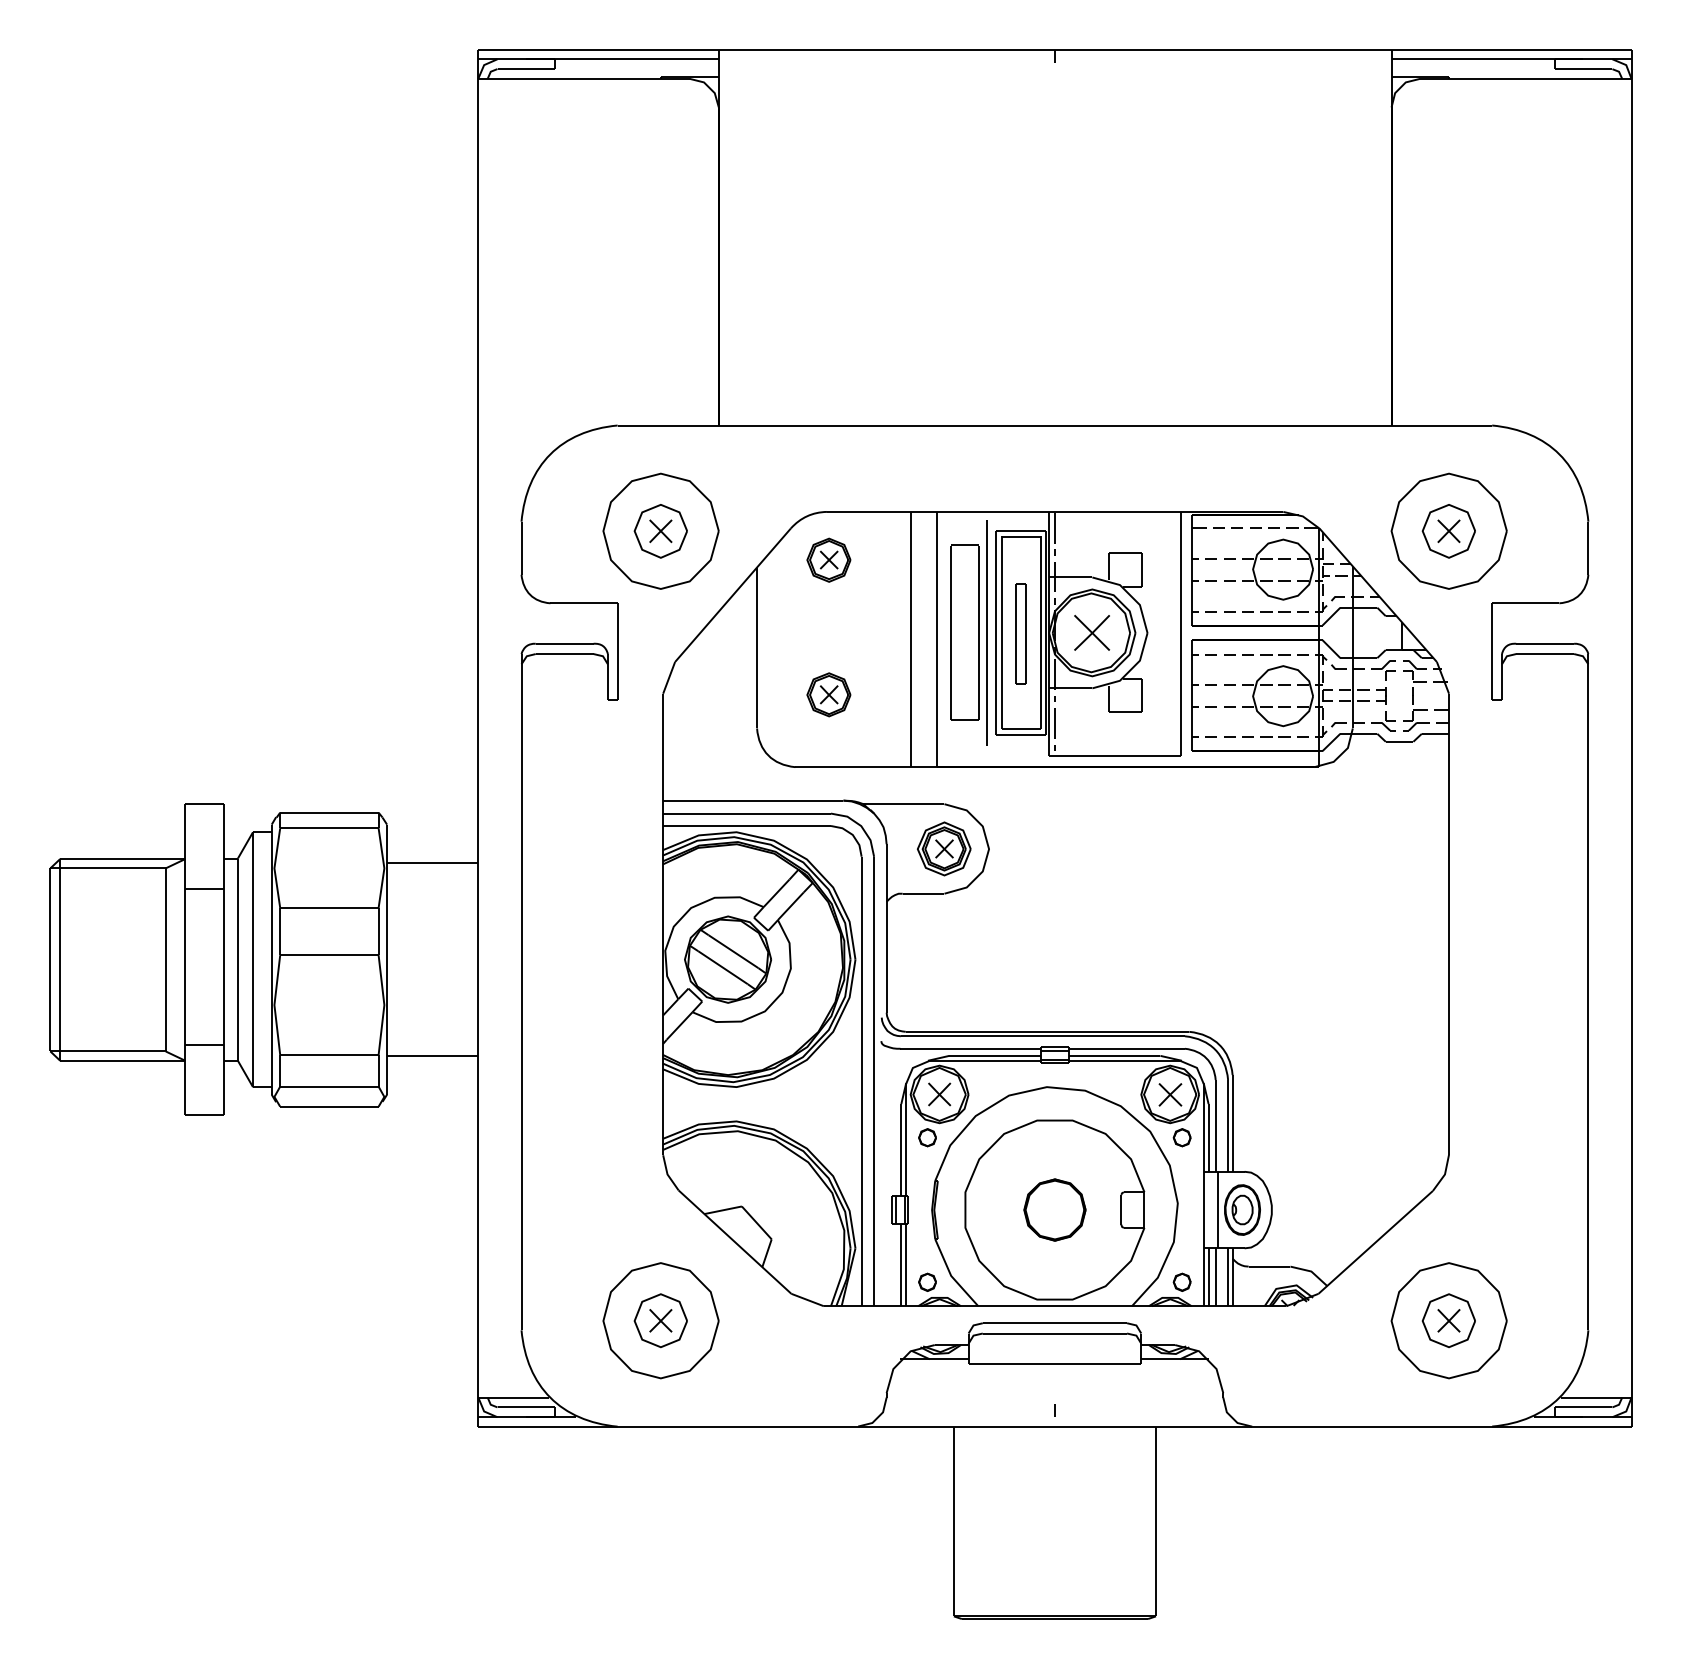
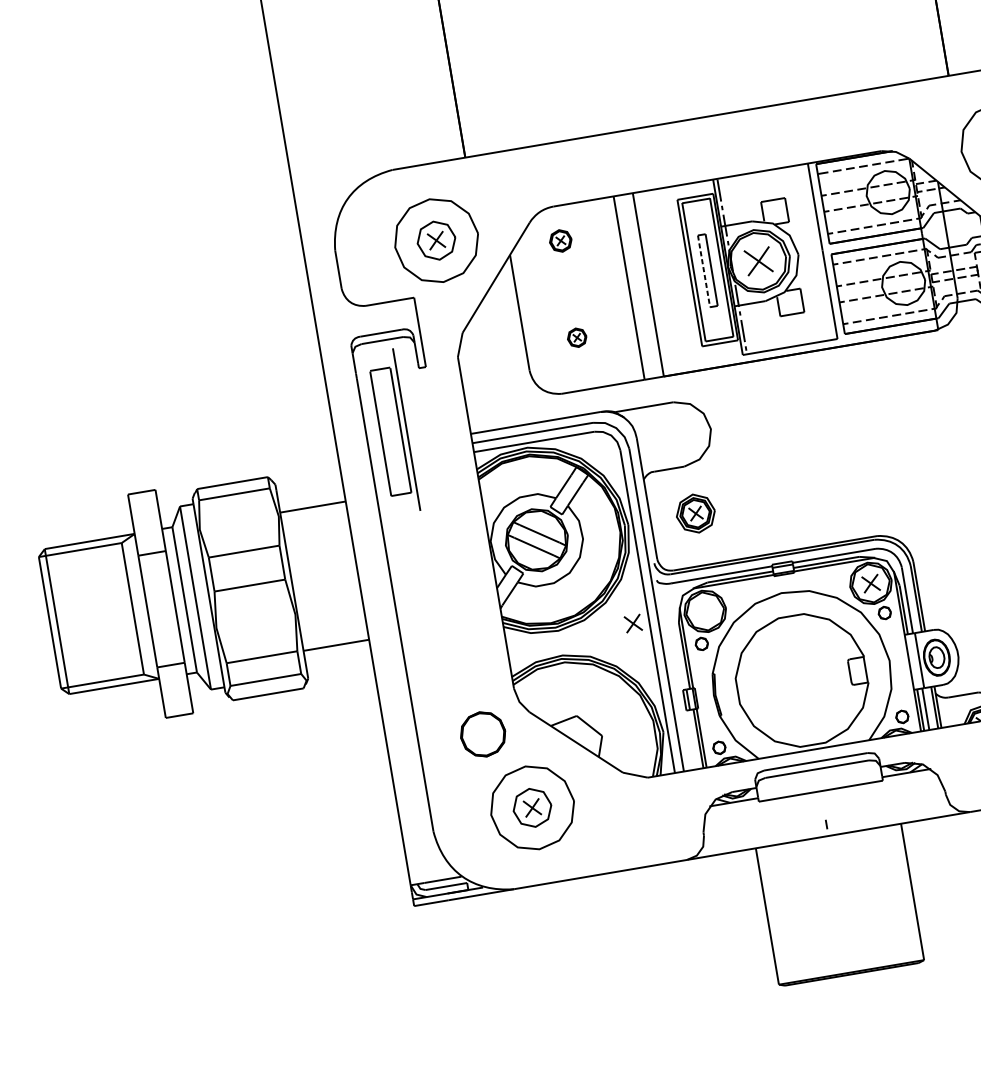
part: (828, 559) -> (560, 240), size x0.7
part: (968, 632) -> (393, 431), moved
line: (1015, 634) -> (703, 271), solid -> dashed
part: (828, 694) -> (576, 337), size x0.6
part: (943, 848) -> (695, 513), moved
part: (939, 1094) -> (633, 623), moved
part: (1054, 1209) -> (482, 734), moved

